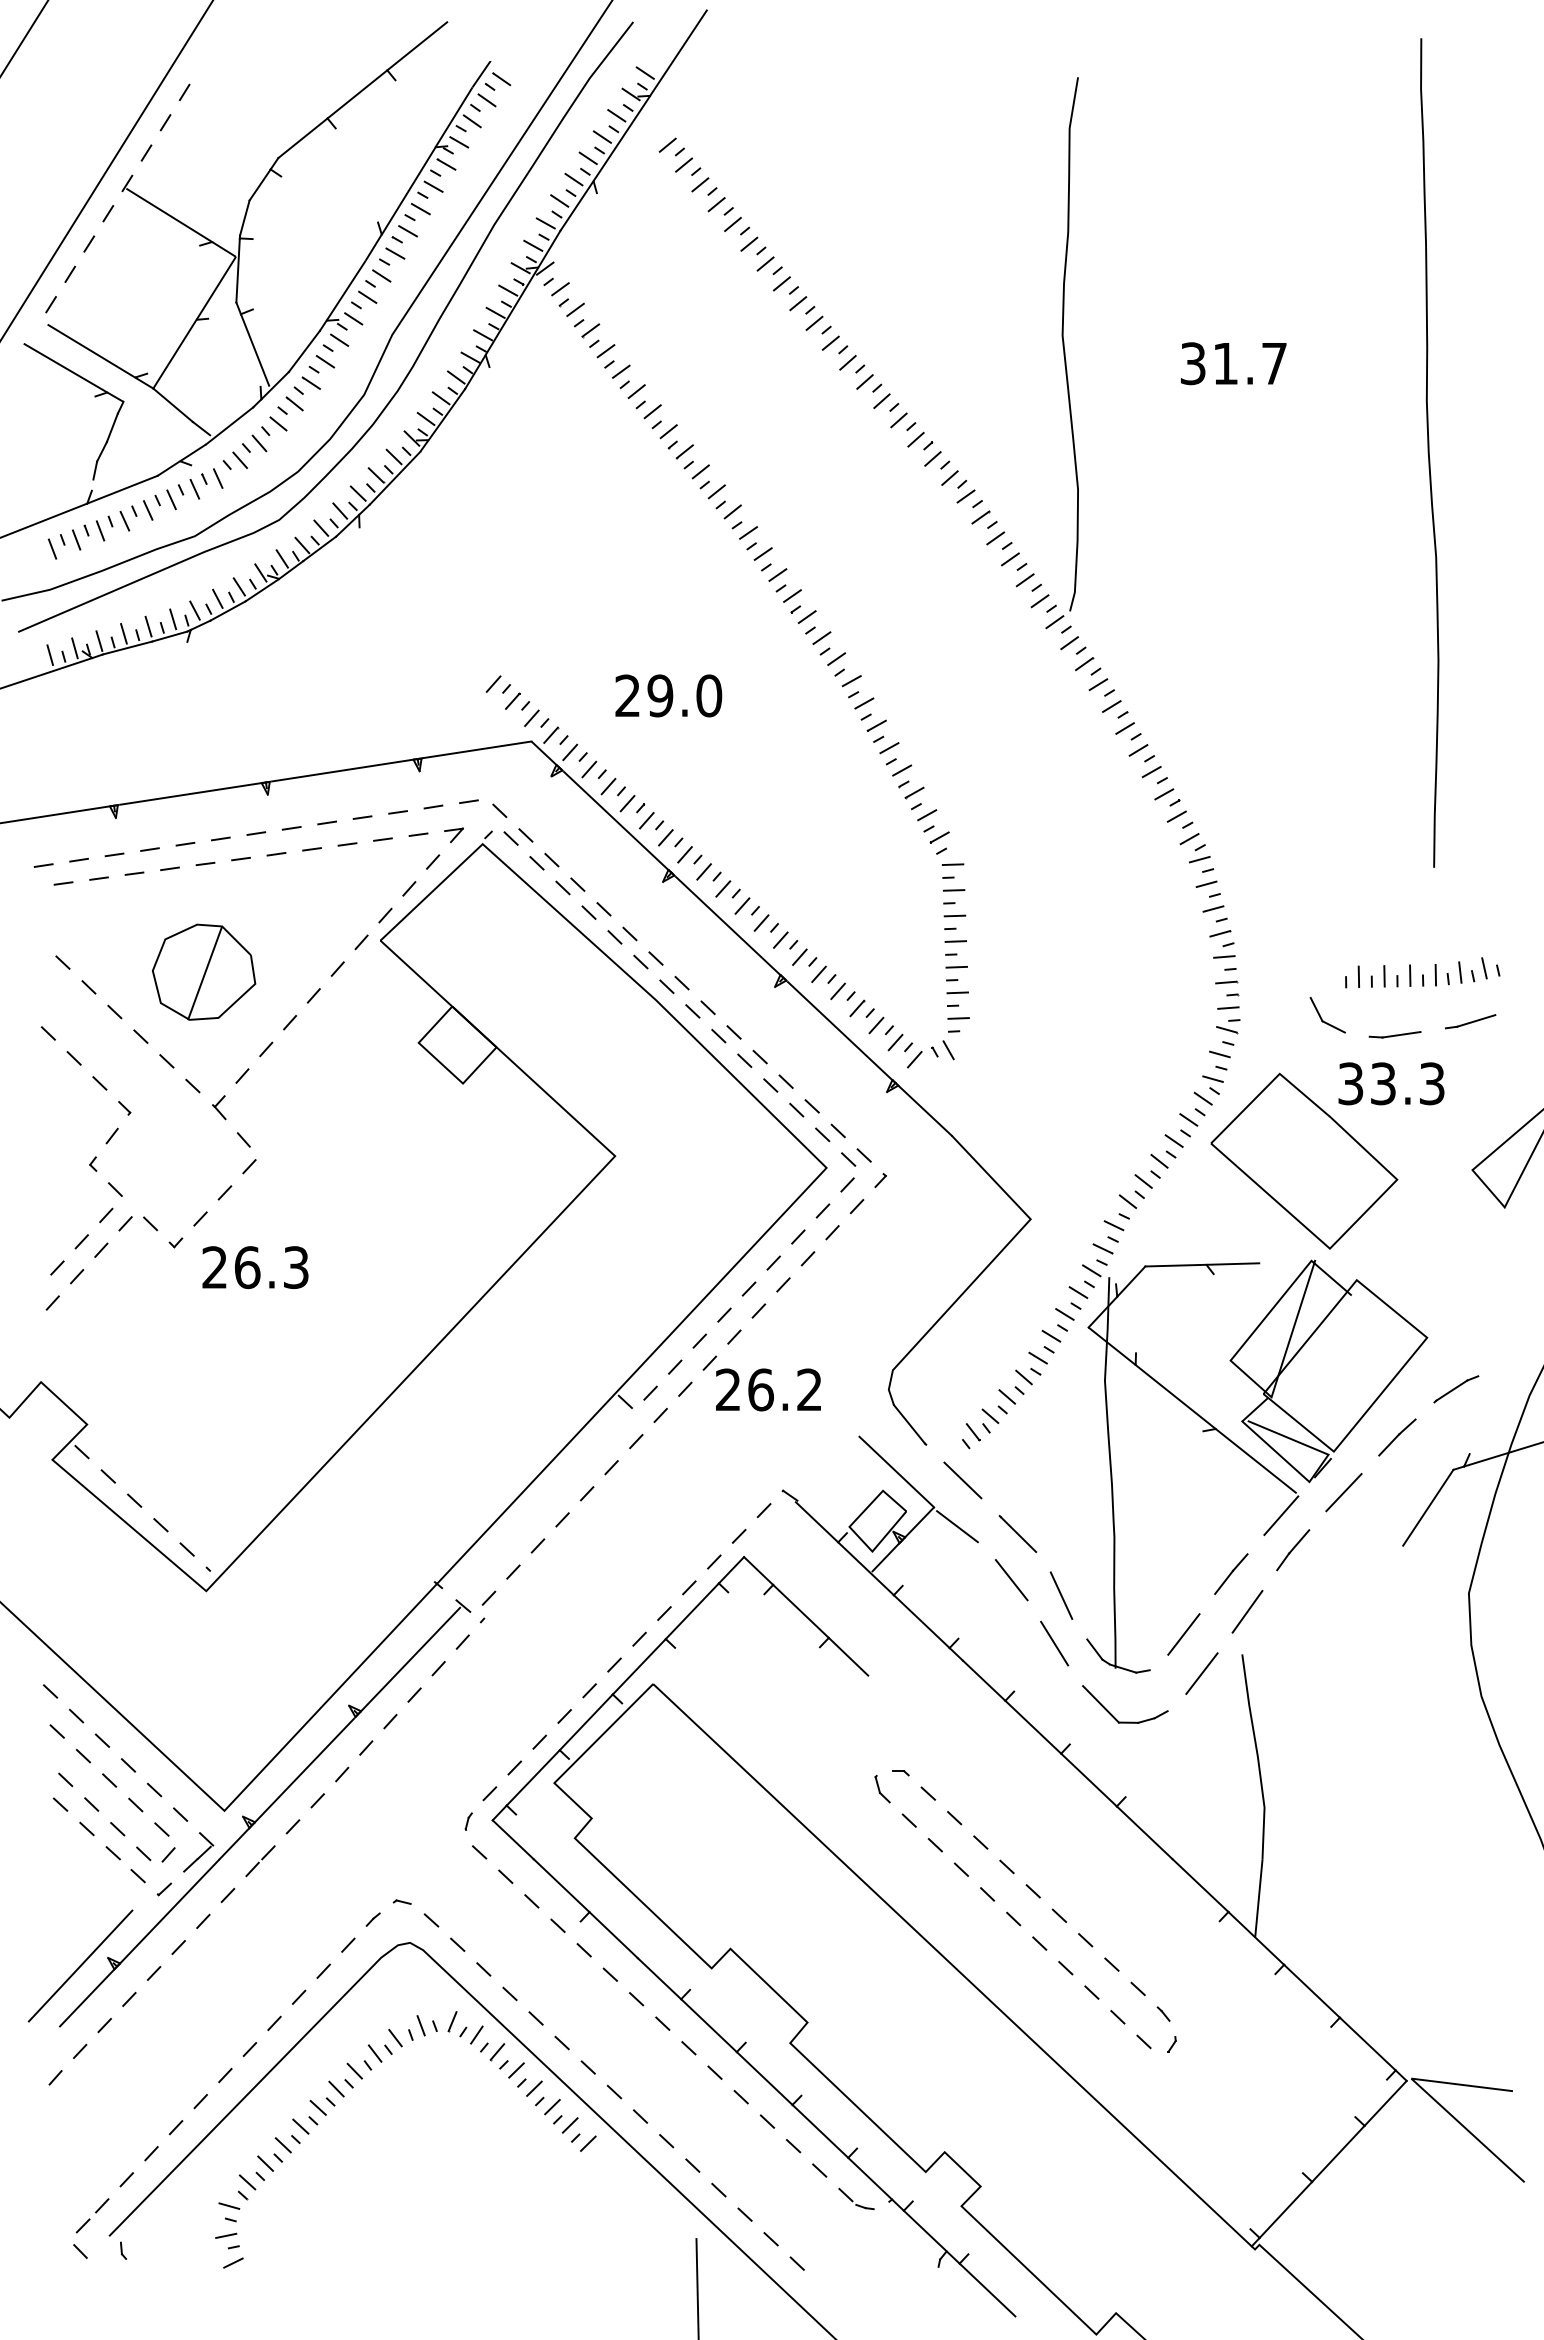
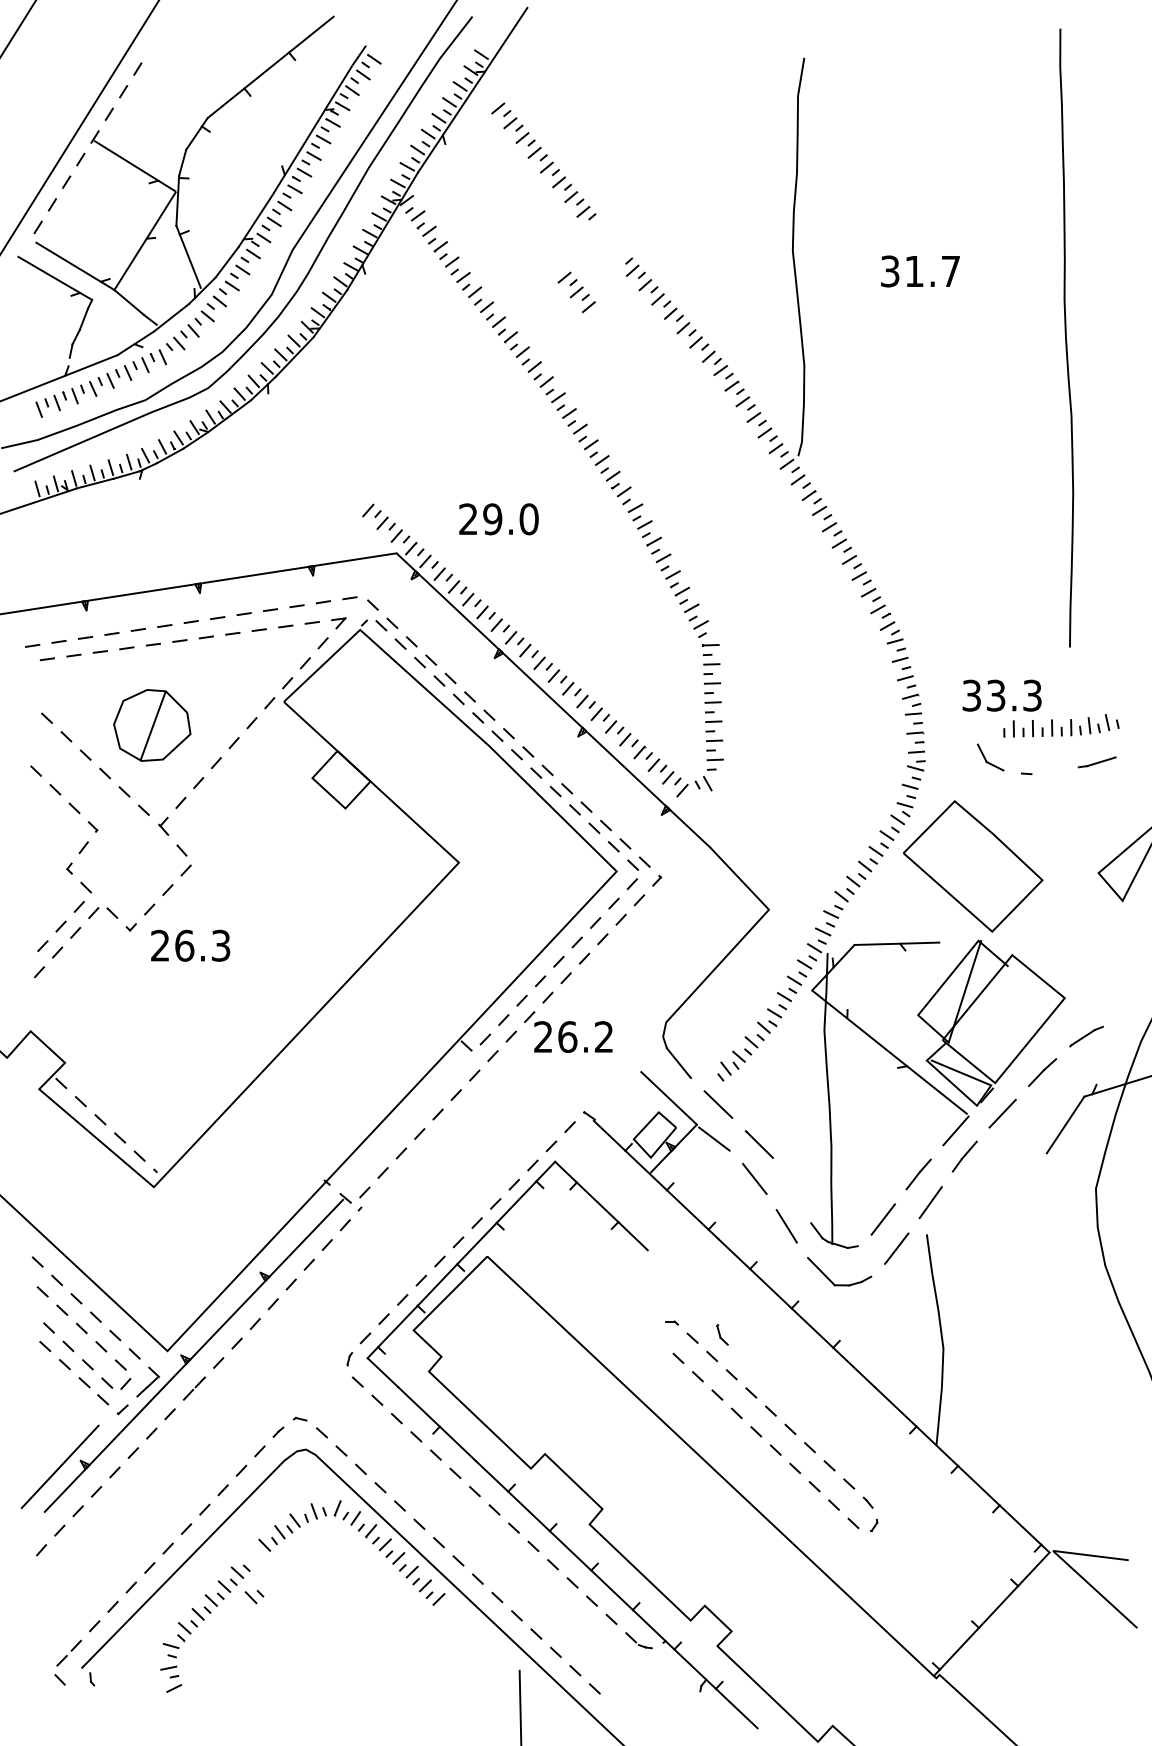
part: (814, 323) -> (576, 292), moved
line: (1401, 1035) -> (1045, 772), removed
text: (1390, 1083) -> (1001, 695), moved
line: (1060, 1595) -> (791, 1190), removed
part: (882, 1788) -> (722, 1334), moved
part: (341, 2088) -> (254, 1597), moved

